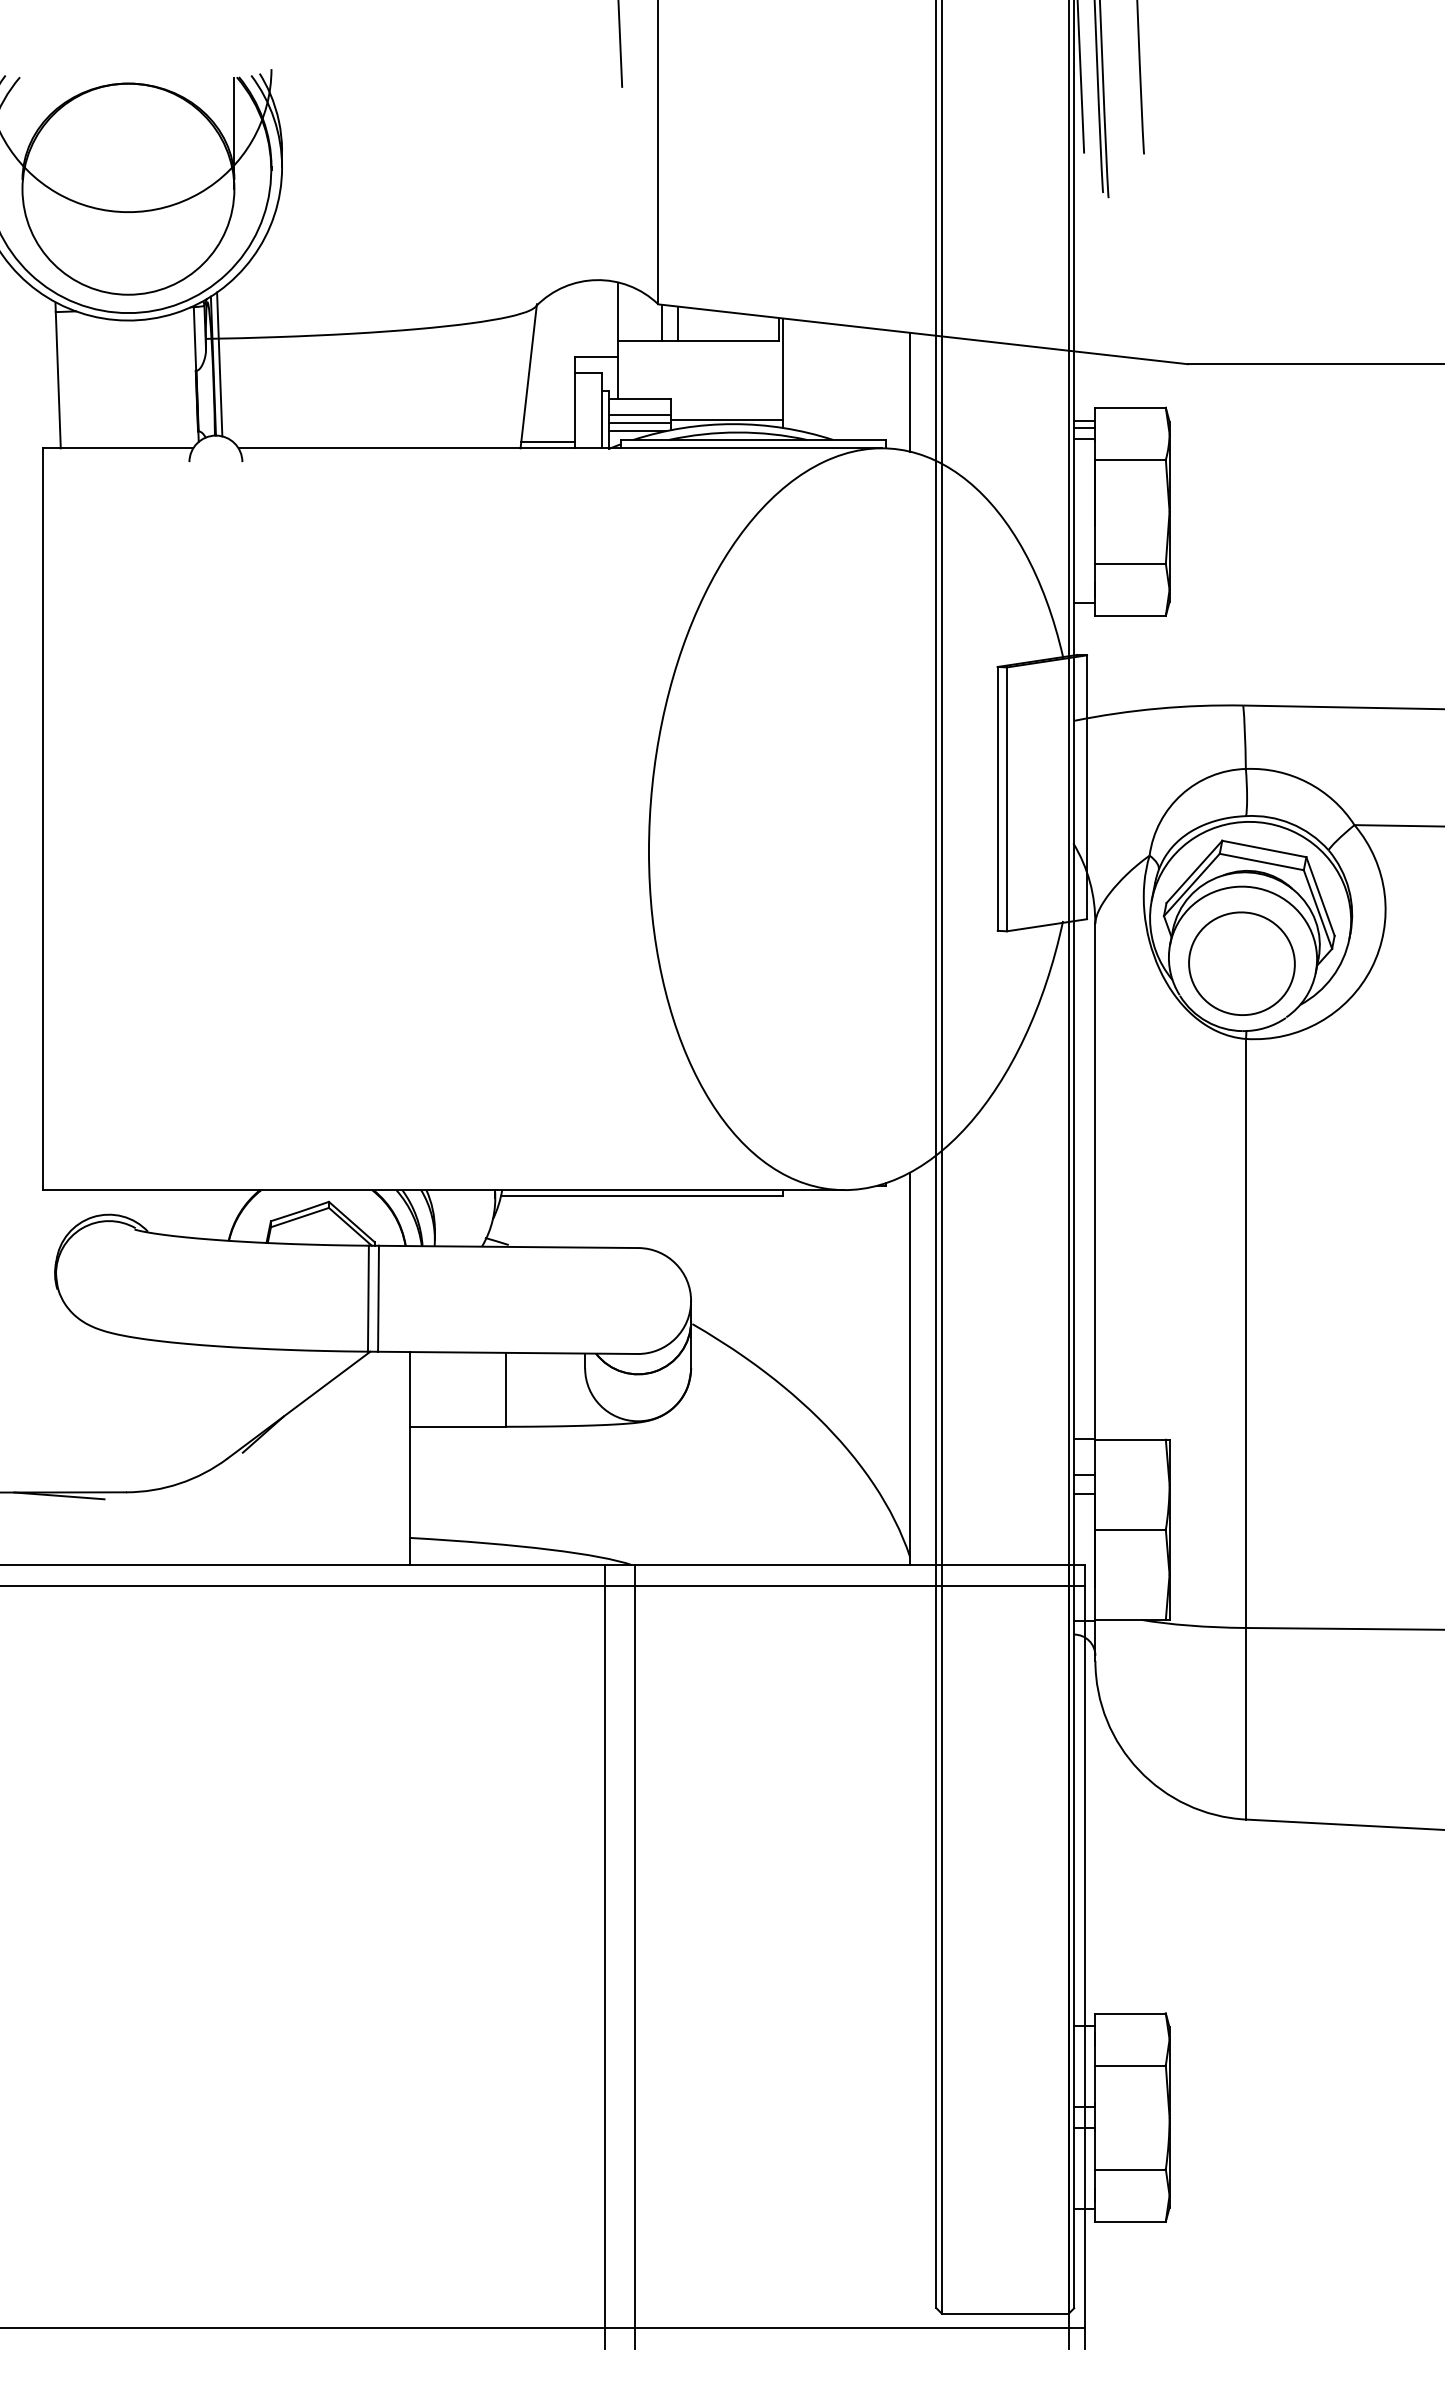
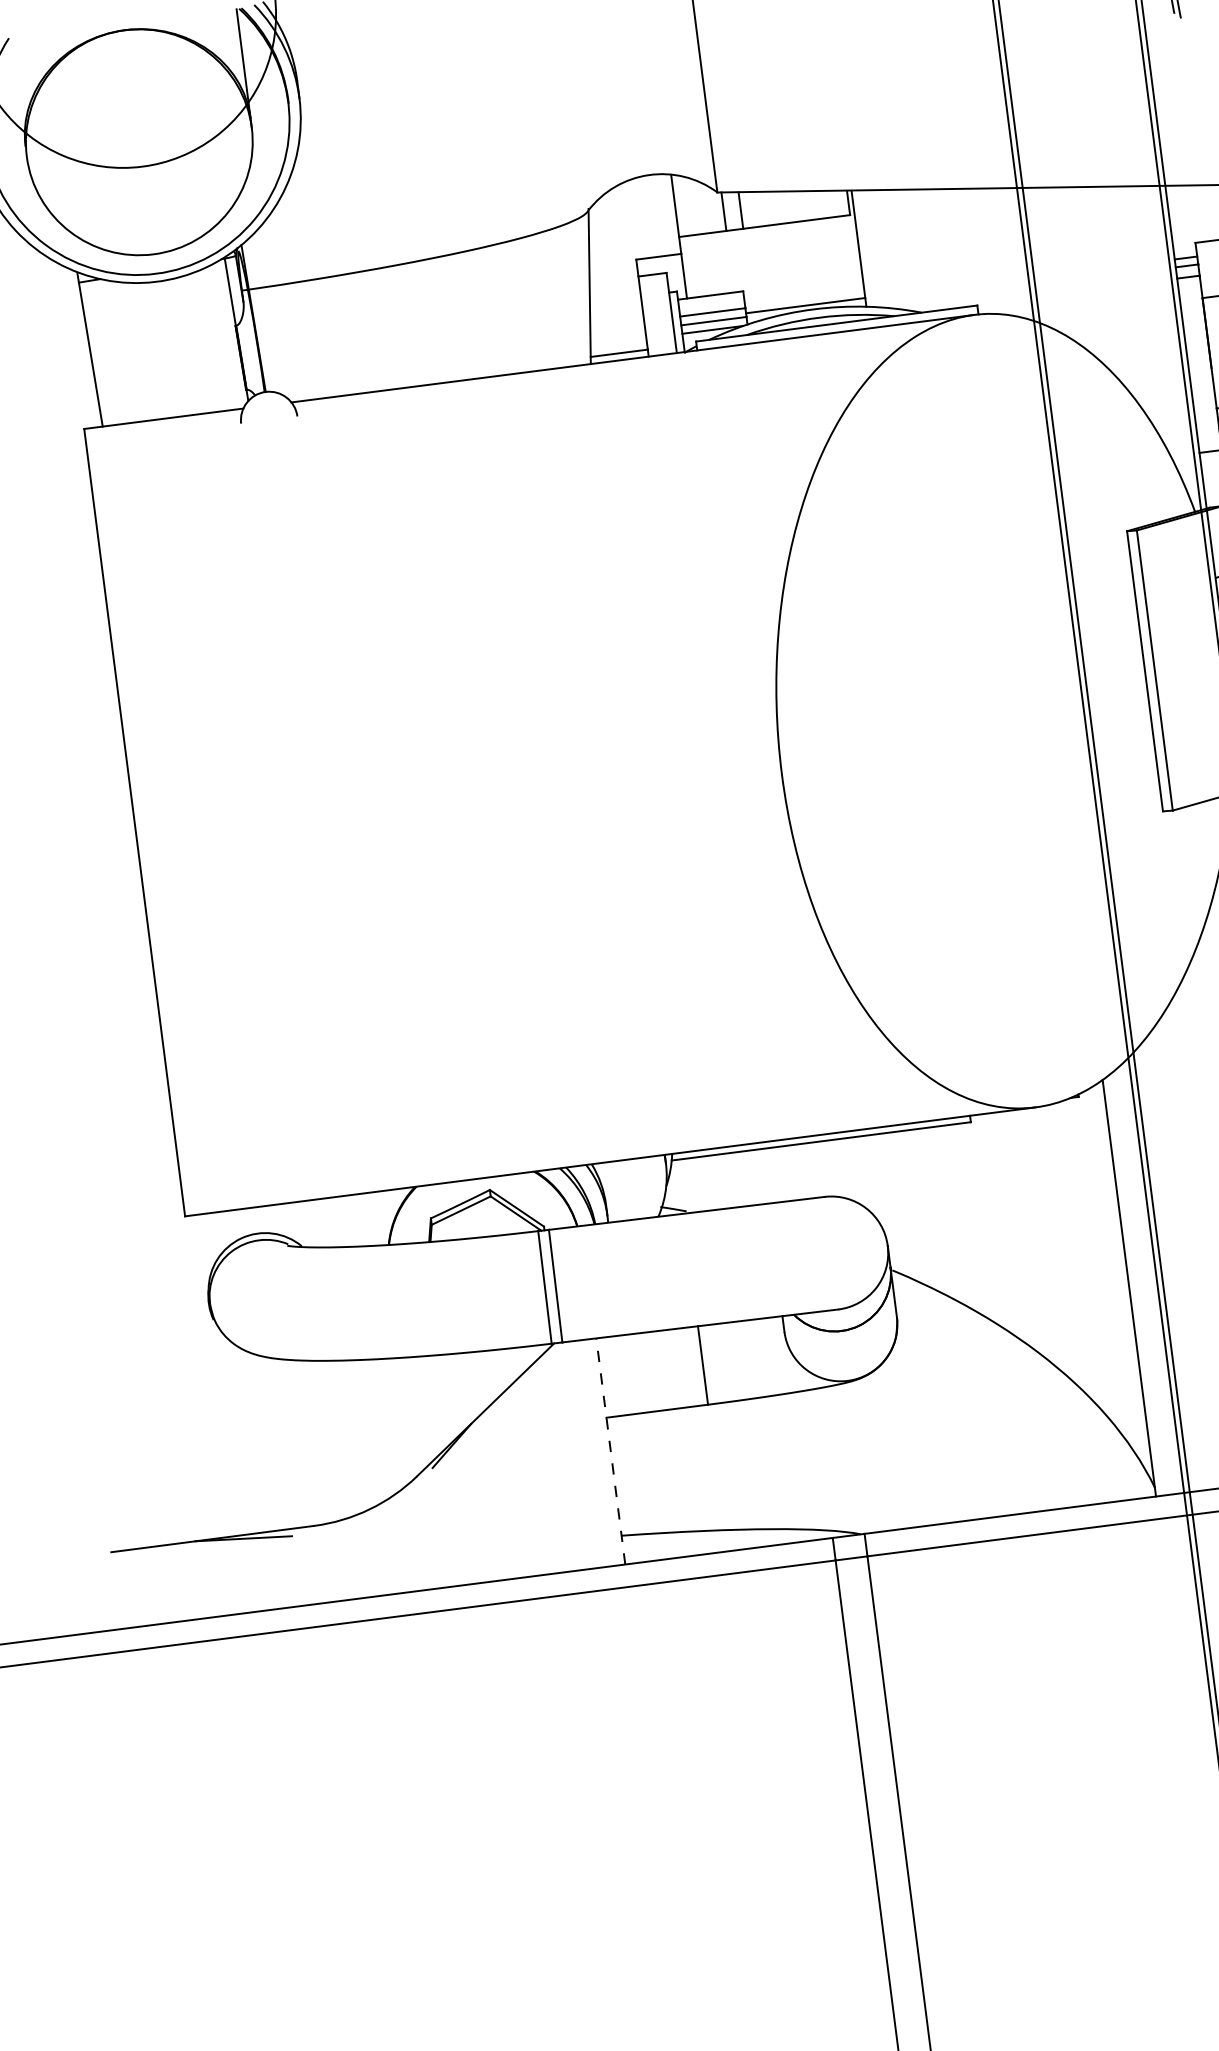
line: (219, 364) -> (259, 315), removed
line: (909, 391) -> (995, 250), removed
line: (410, 1458) -> (611, 1451), solid -> dashed

